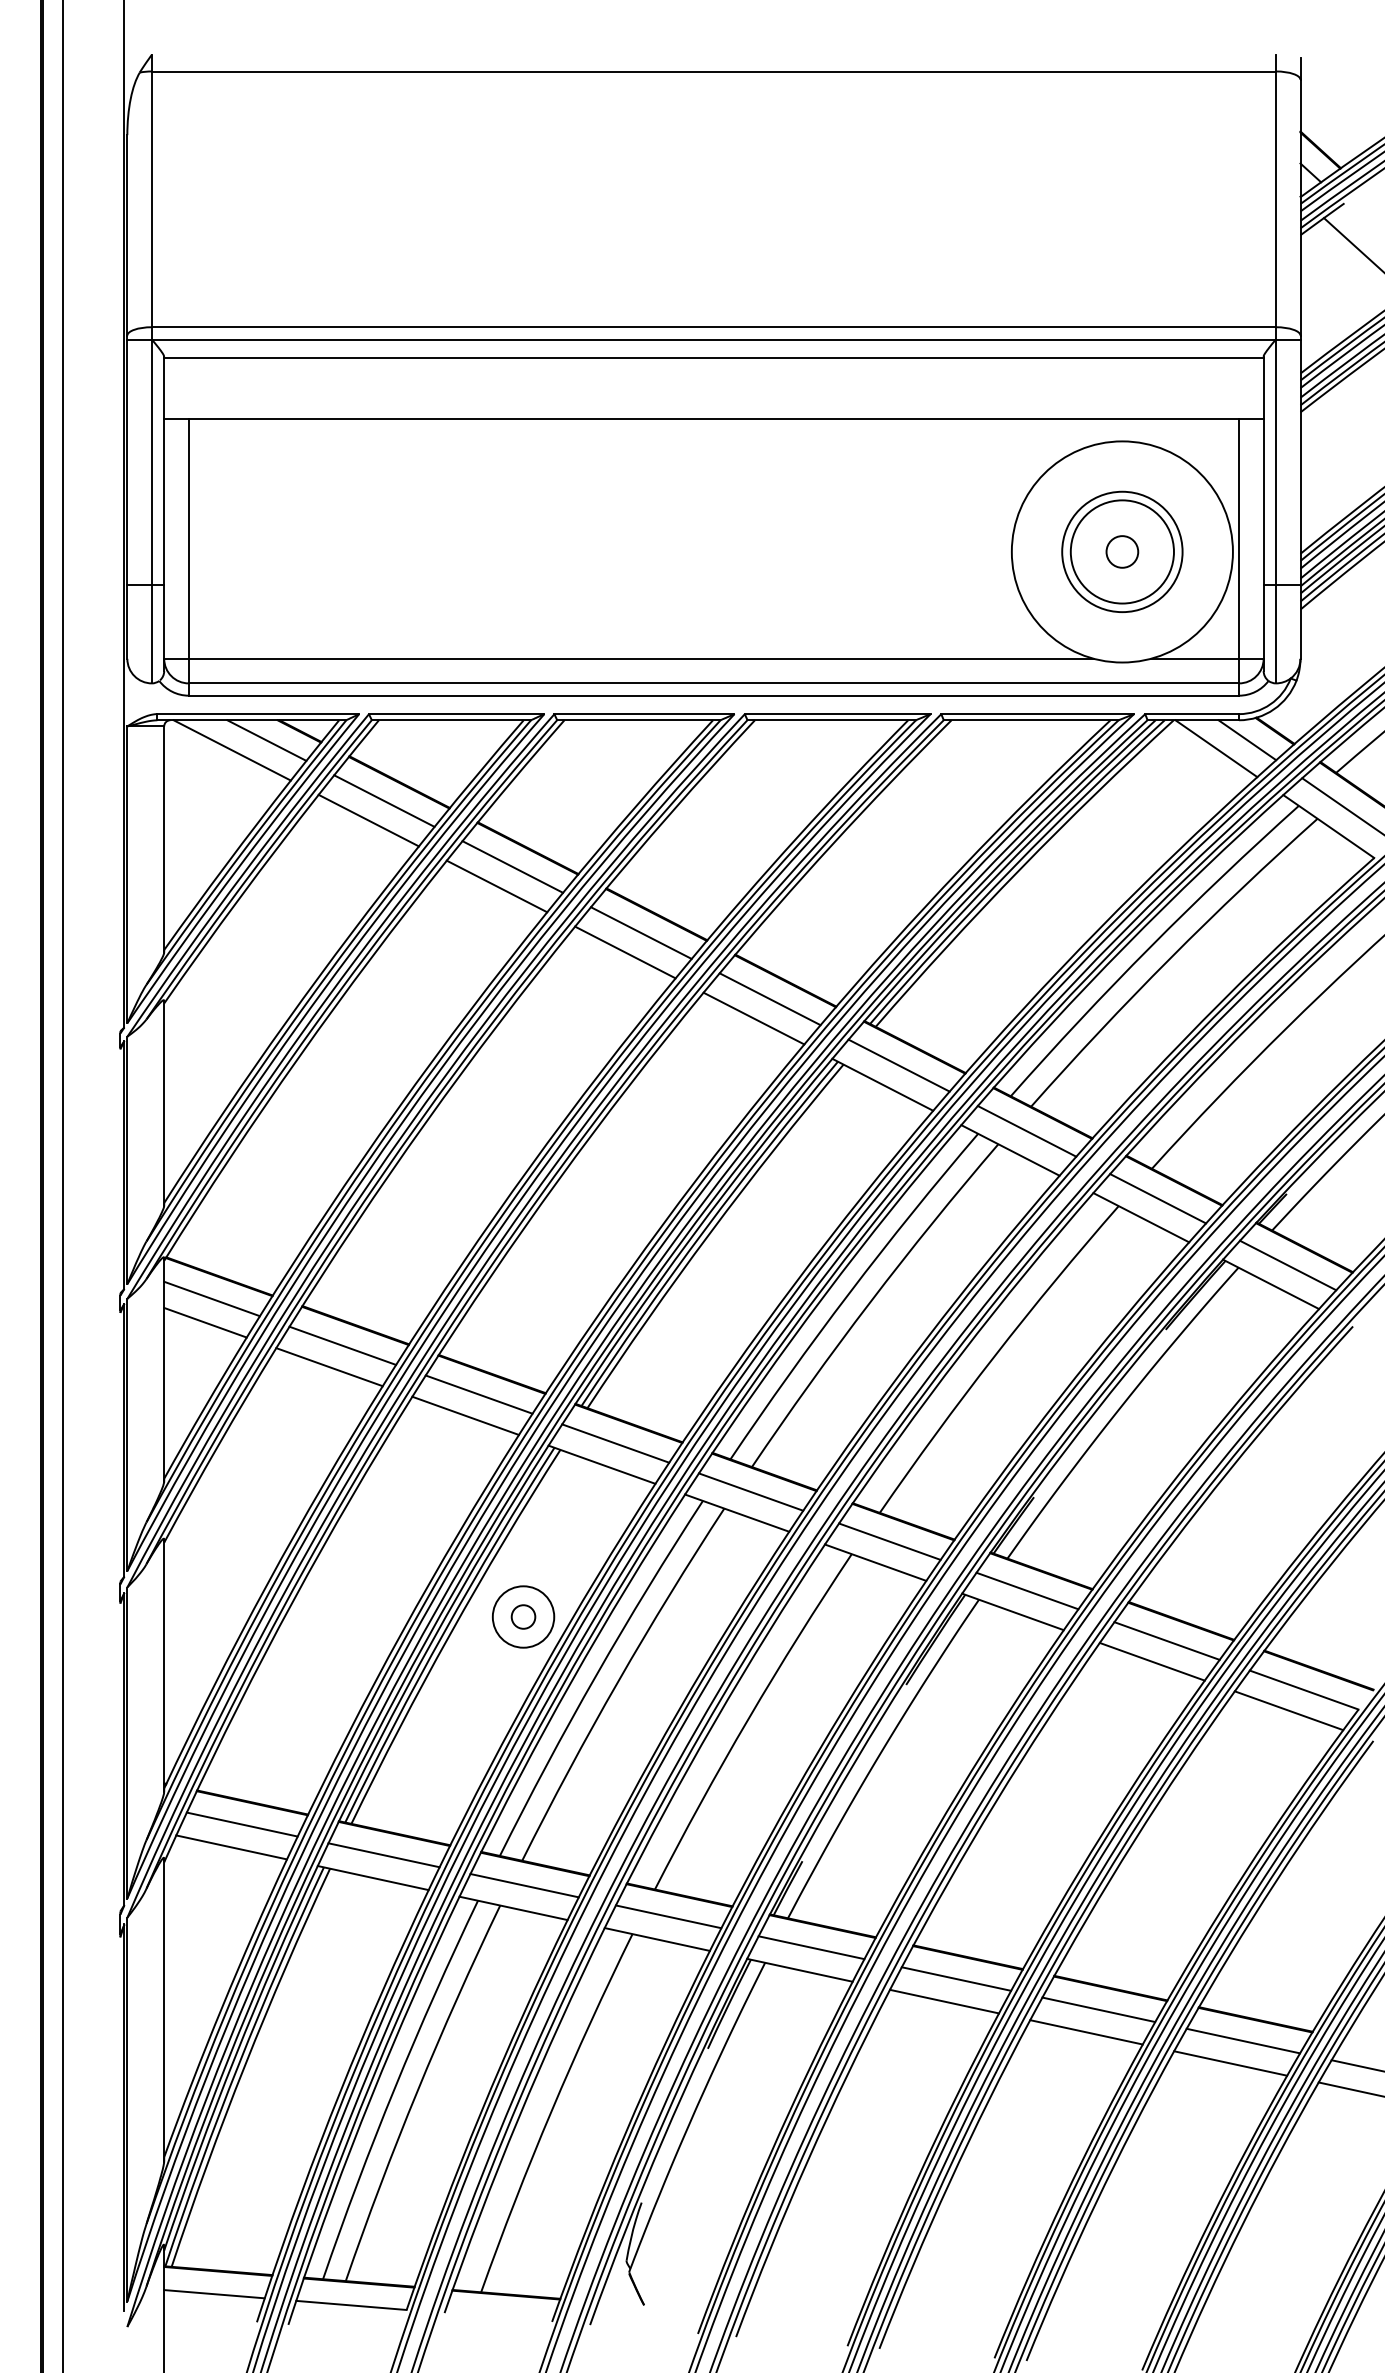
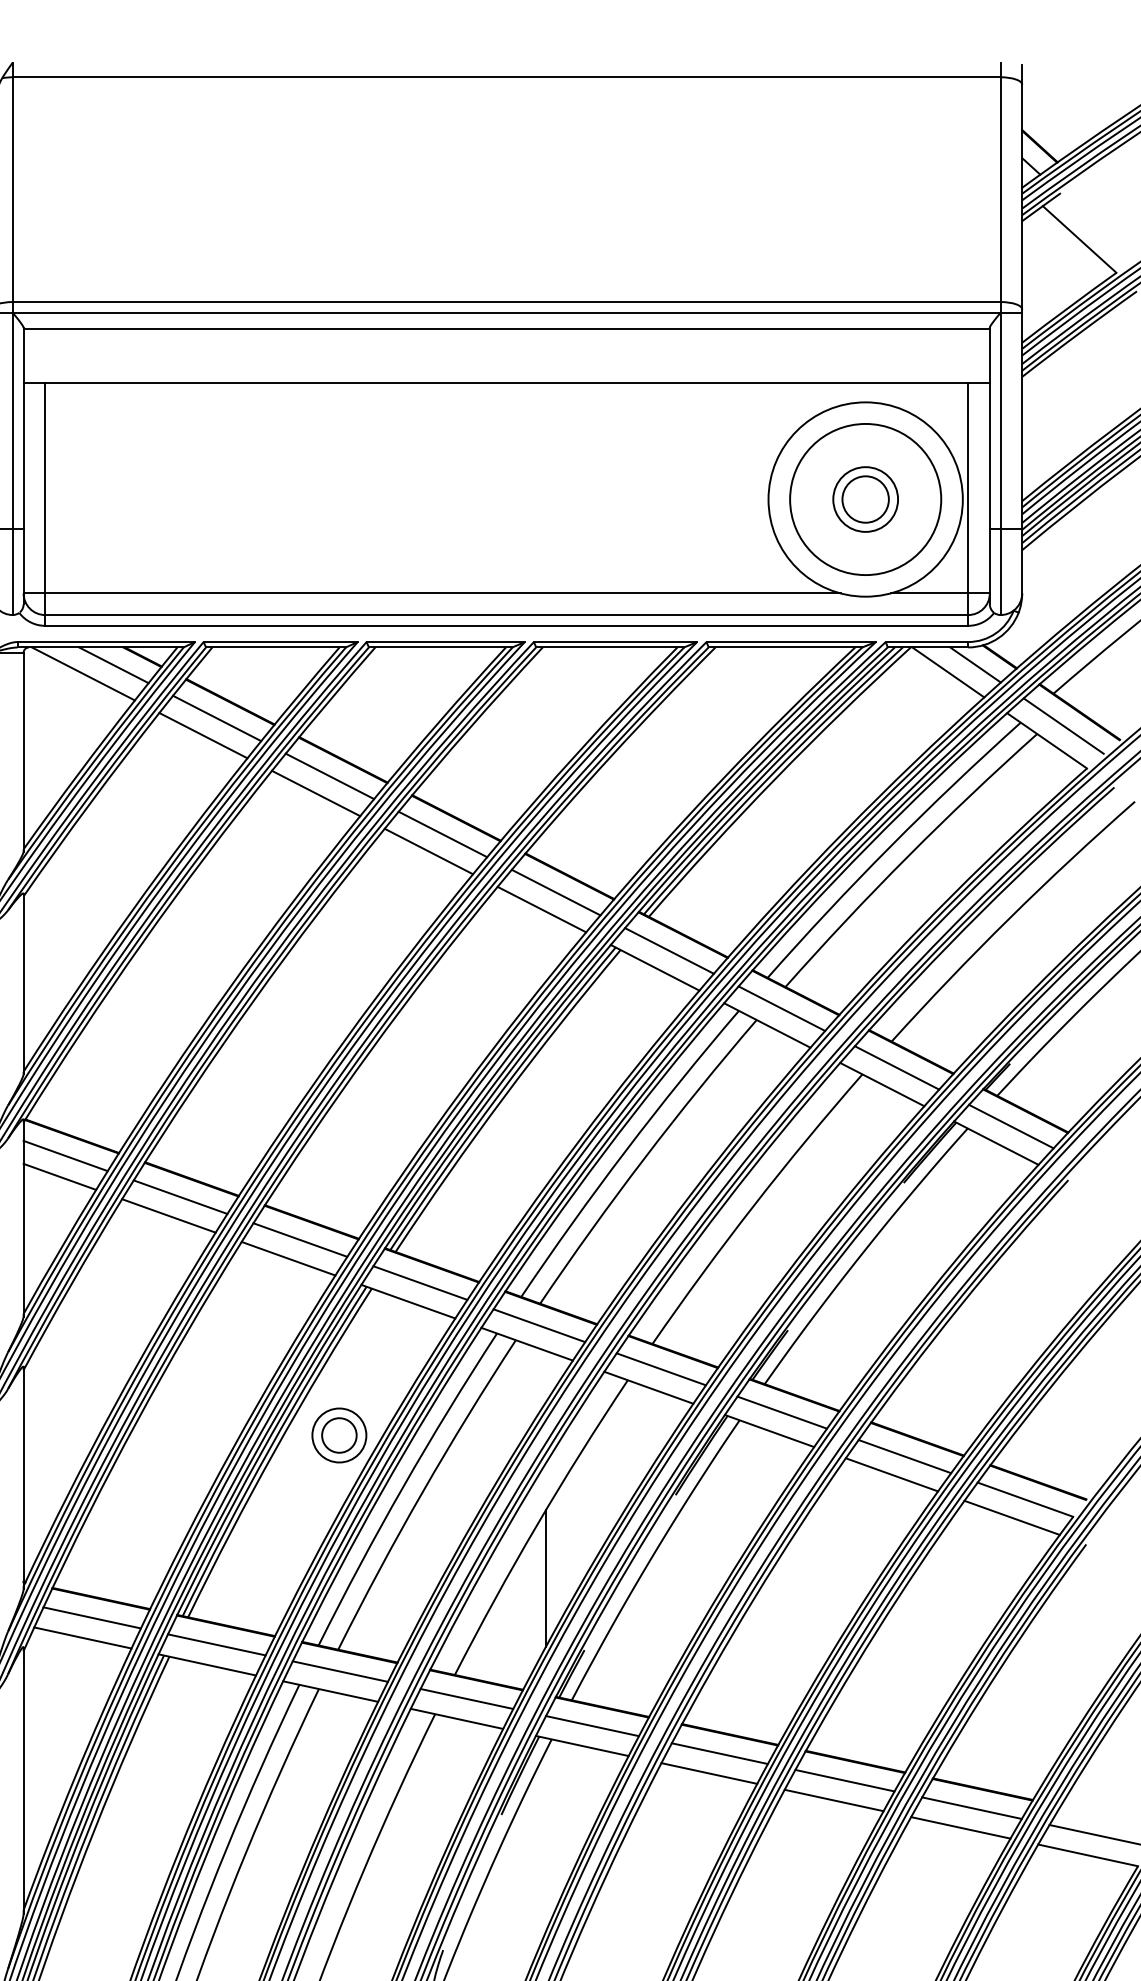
circle: (1121, 551) -> (864, 499), size x1.67
circle: (1122, 551) -> (865, 499), size x0.71
circle: (1122, 551) -> (865, 499), size x1.43
circle: (523, 1616) -> (339, 1435), size x1.67
line: (758, 1779) -> (545, 1578), added

